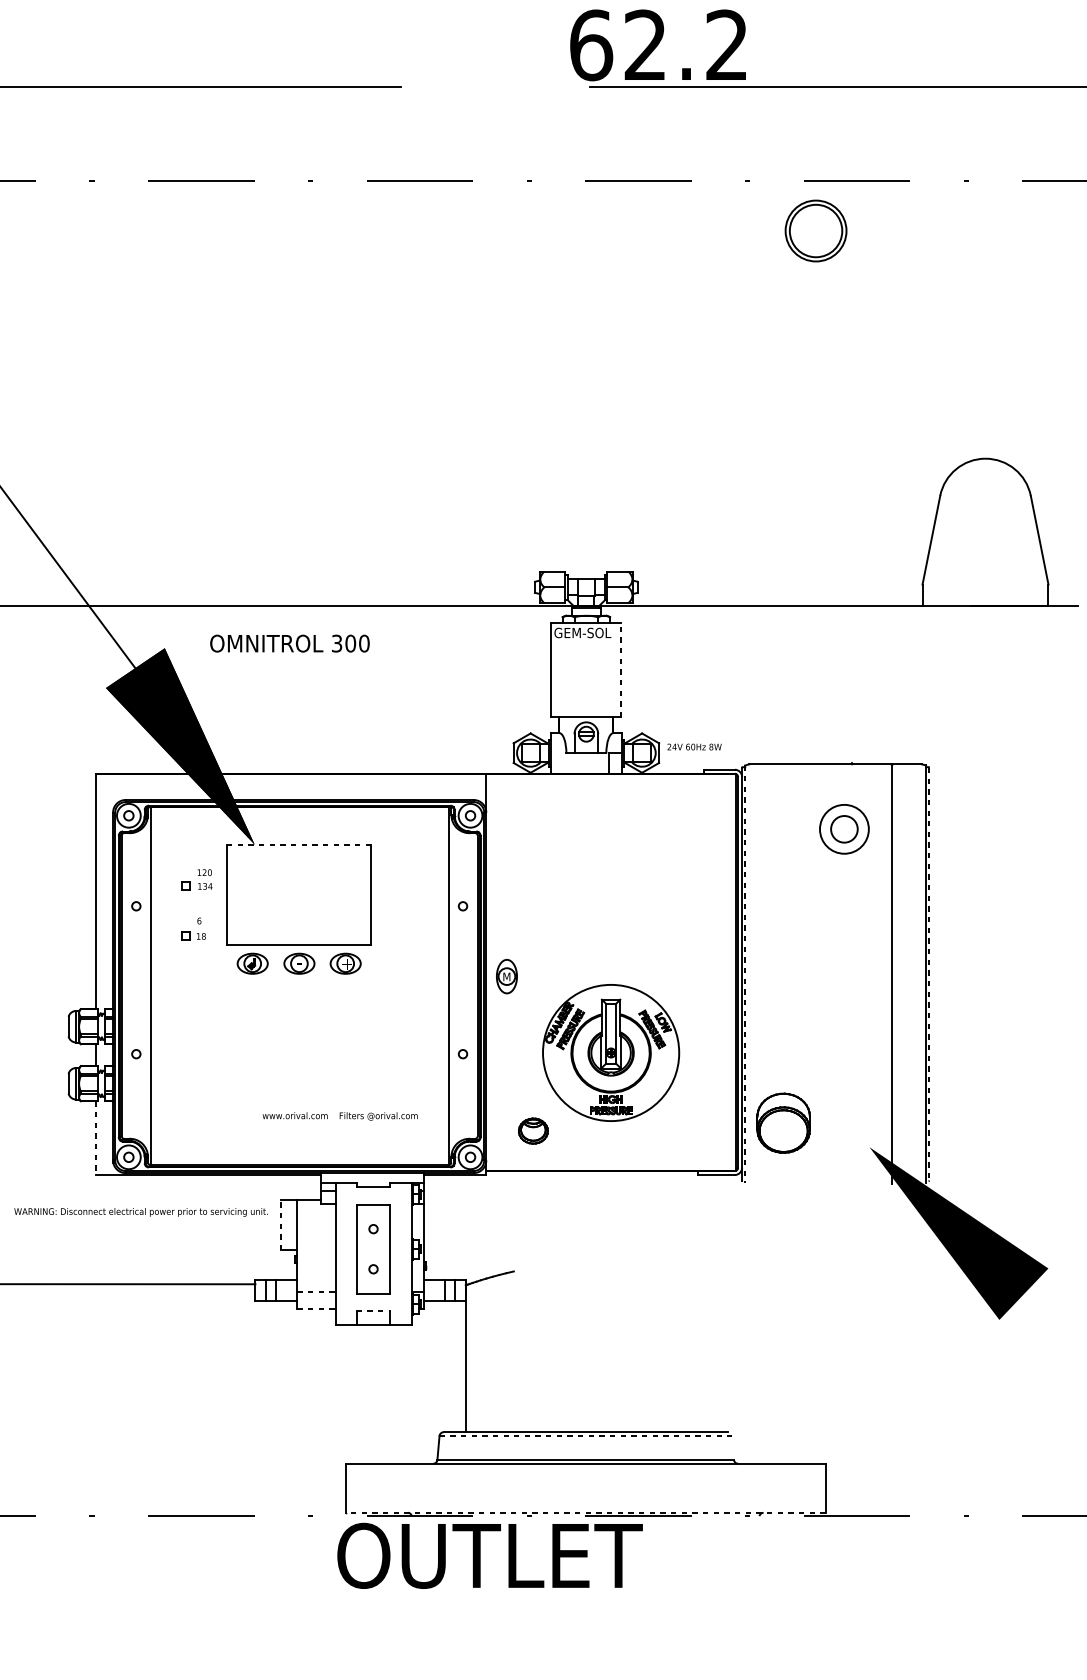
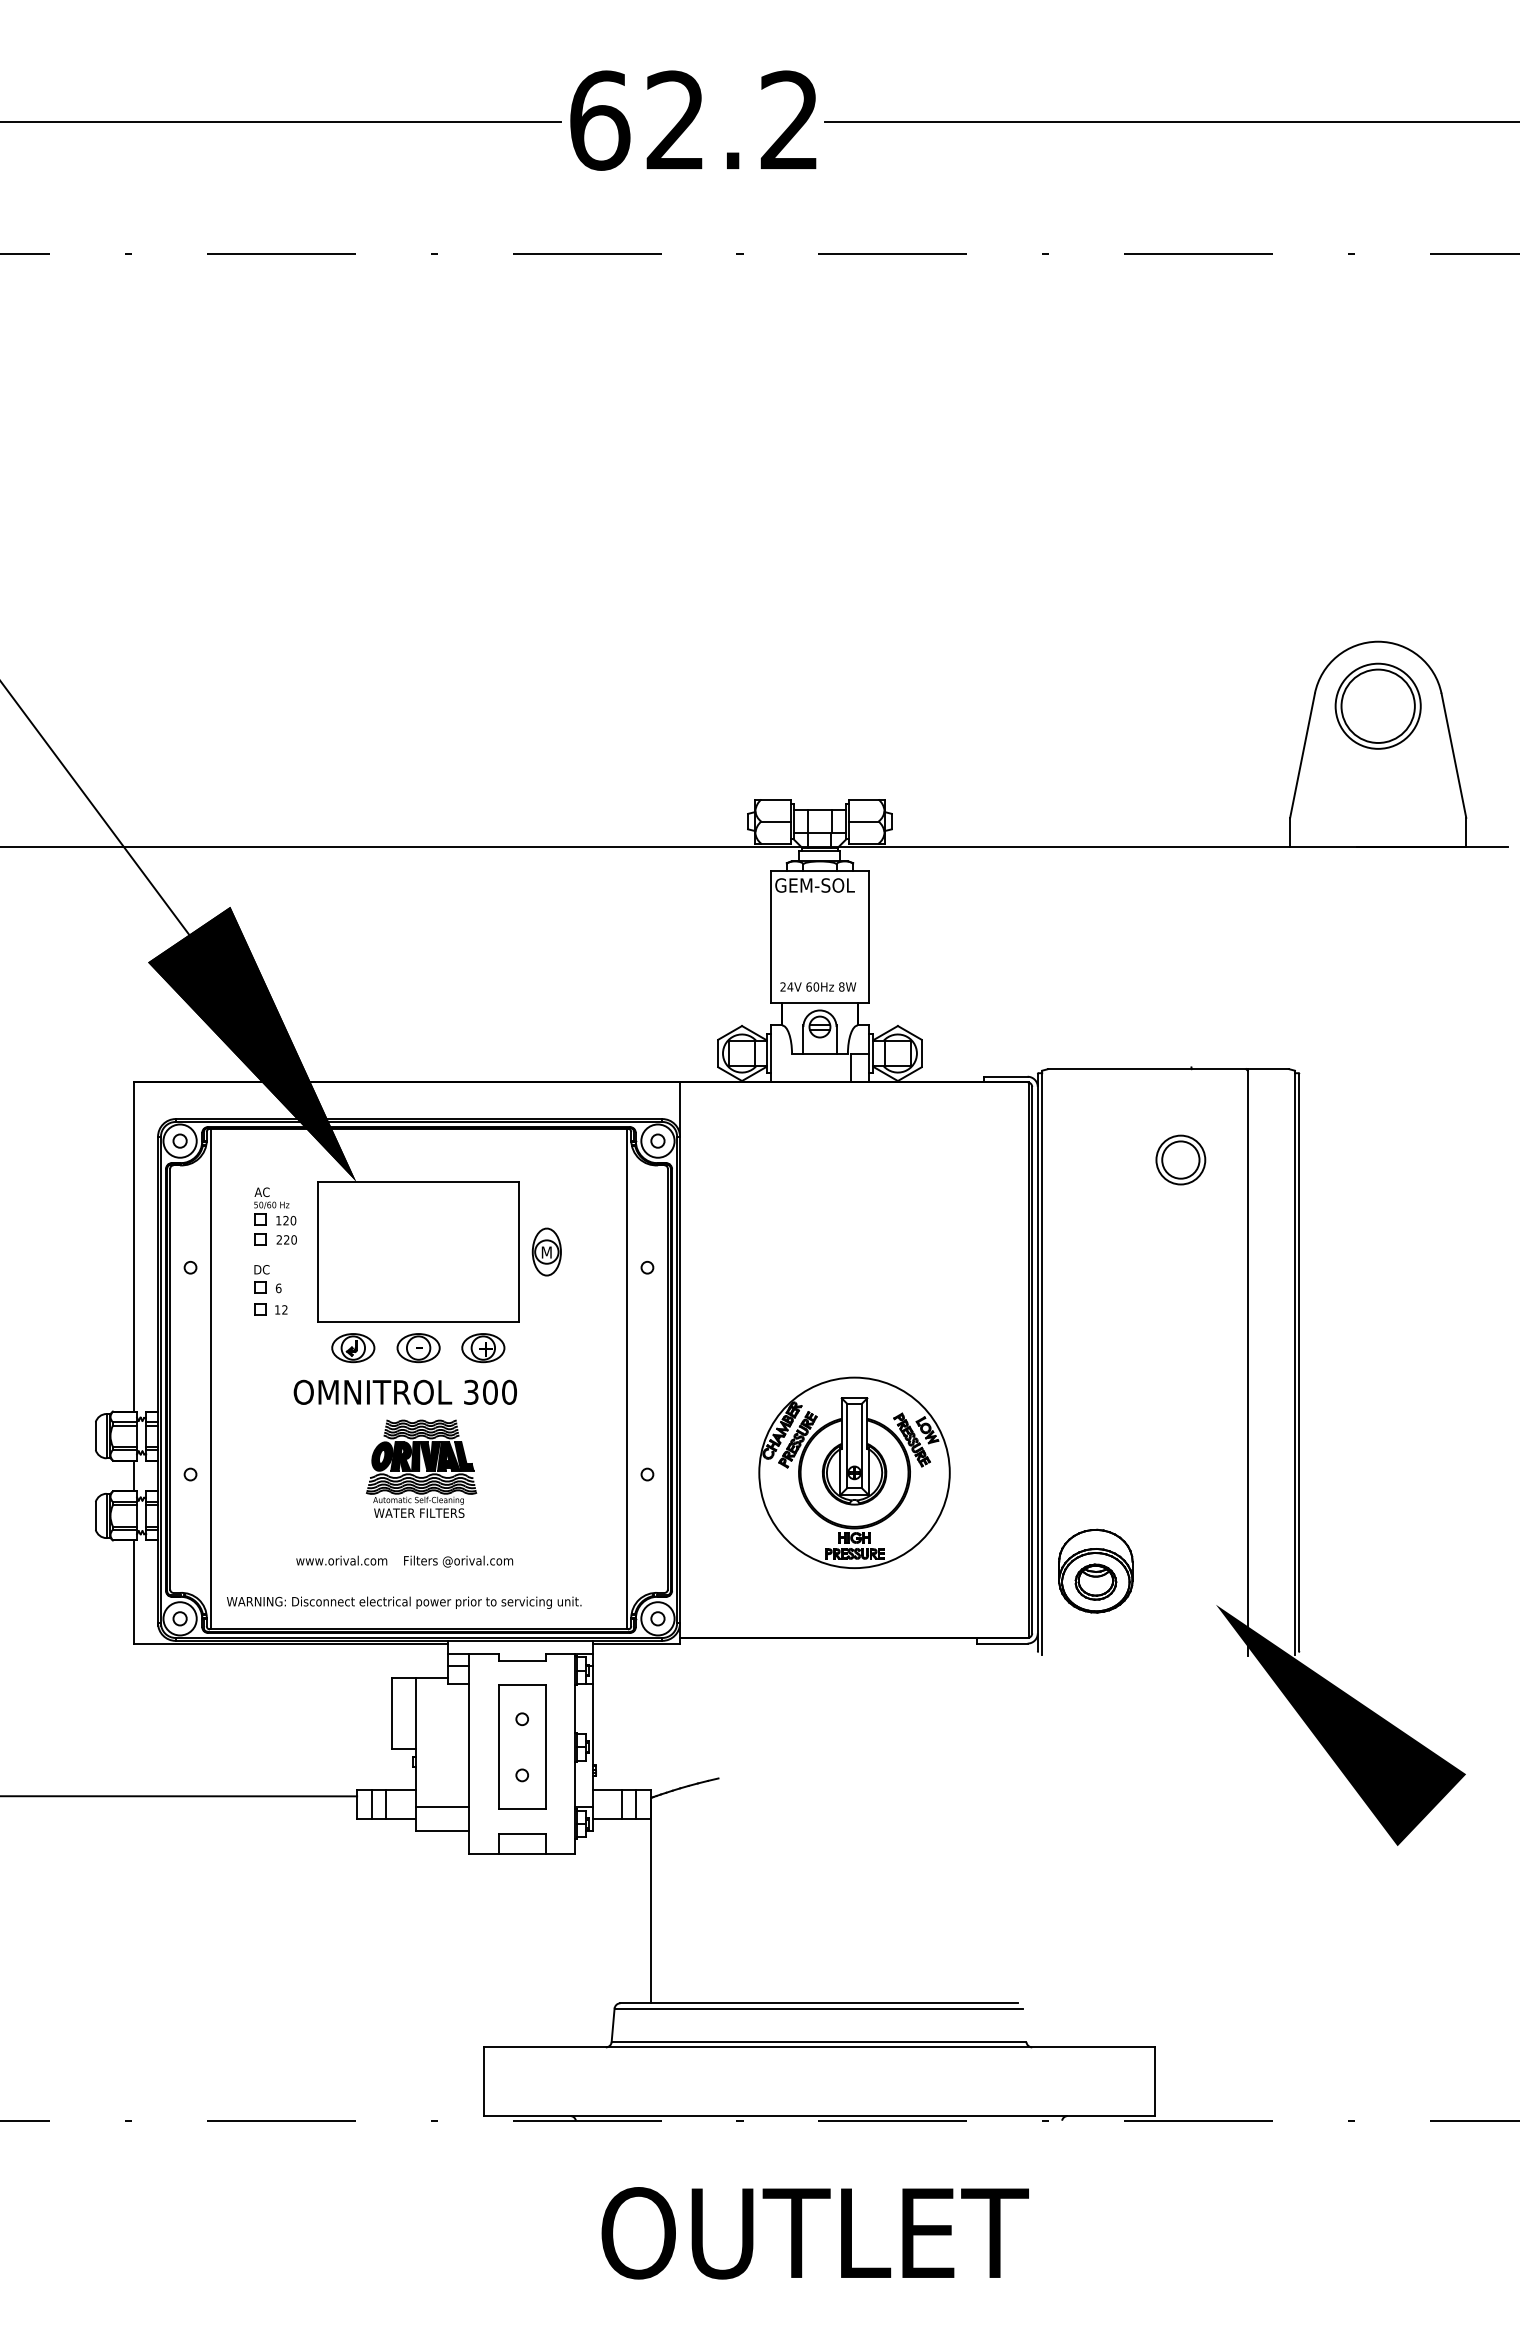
text: (658, 45) -> (693, 120), moved
part: (815, 230) -> (1377, 705), moved
text: (289, 643) -> (404, 1391), moved
line: (621, 670) -> (868, 937), dashed -> solid
text: (694, 746) -> (818, 986), moved
circle: (844, 828) -> (1180, 1159), size x0.71
line: (298, 844) -> (417, 1181), dashed -> solid
part: (194, 862) -> (271, 1206), added
text: (204, 886) -> (286, 1239), 134 -> 220
part: (187, 914) -> (261, 1279), added
text: (203, 936) -> (284, 1309), 18 -> 12
line: (745, 974) -> (1042, 1362), dashed -> solid
line: (929, 974) -> (1299, 1362), dashed -> solid
part: (506, 976) -> (546, 1251), moved
part: (301, 1049) -> (421, 1468), added
text: (340, 1116) -> (404, 1561), moved
part: (533, 1130) -> (1095, 1581), moved
line: (95, 1137) -> (133, 1591), dashed -> solid
text: (141, 1212) -> (404, 1602), moved
line: (280, 1224) -> (392, 1712), dashed -> solid
line: (316, 1292) -> (442, 1807), dashed -> solid
line: (316, 1309) -> (442, 1831), dashed -> solid
line: (373, 1310) -> (522, 1833), dashed -> solid
line: (586, 1435) -> (819, 2008), dashed -> solid
line: (586, 1513) -> (819, 2116), dashed -> solid
text: (489, 1556) -> (814, 2233), moved

